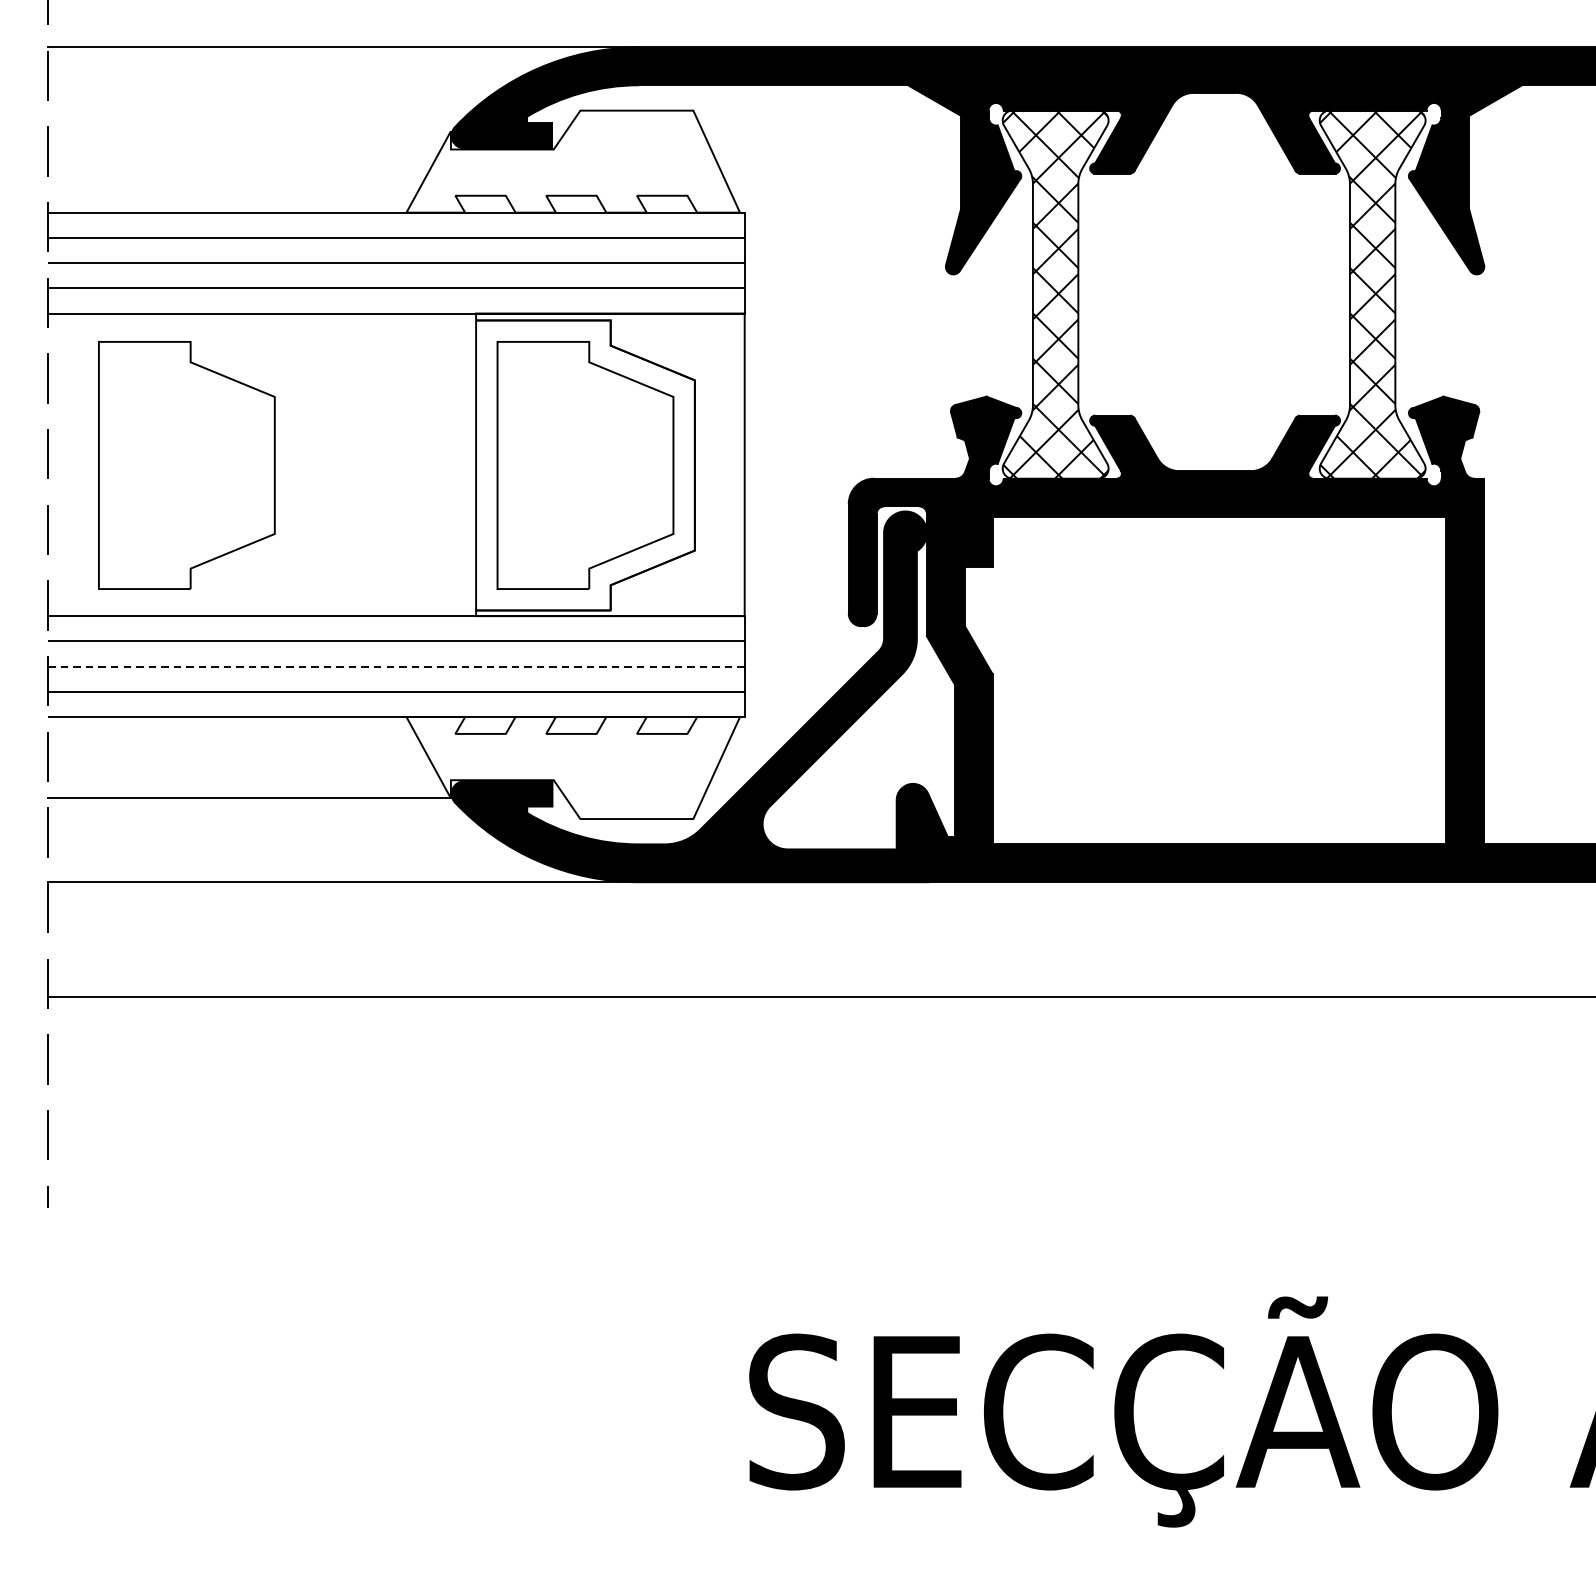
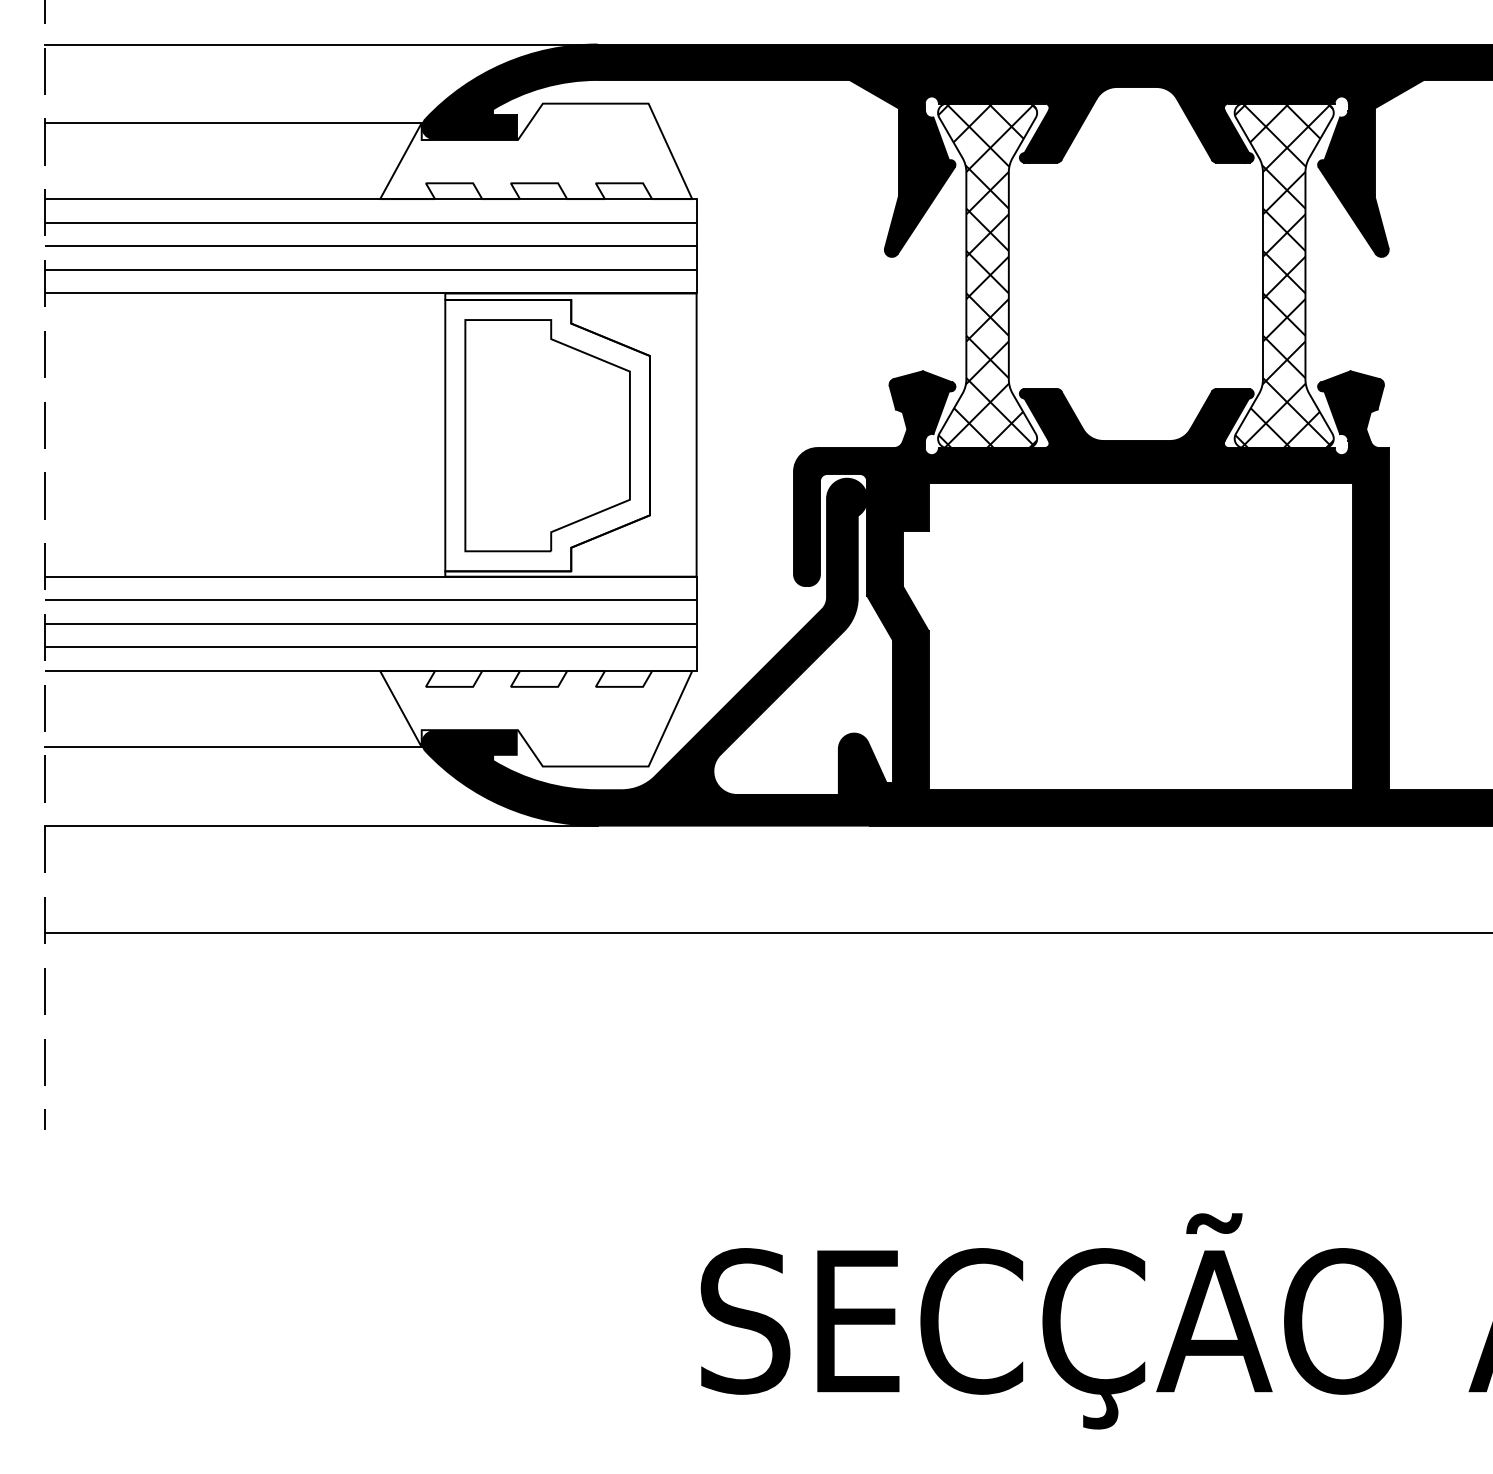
line: (248, 130) -> (232, 122), added
part: (186, 465) -> (174, 435), removed
line: (396, 666) -> (370, 623), dashed -> solid

